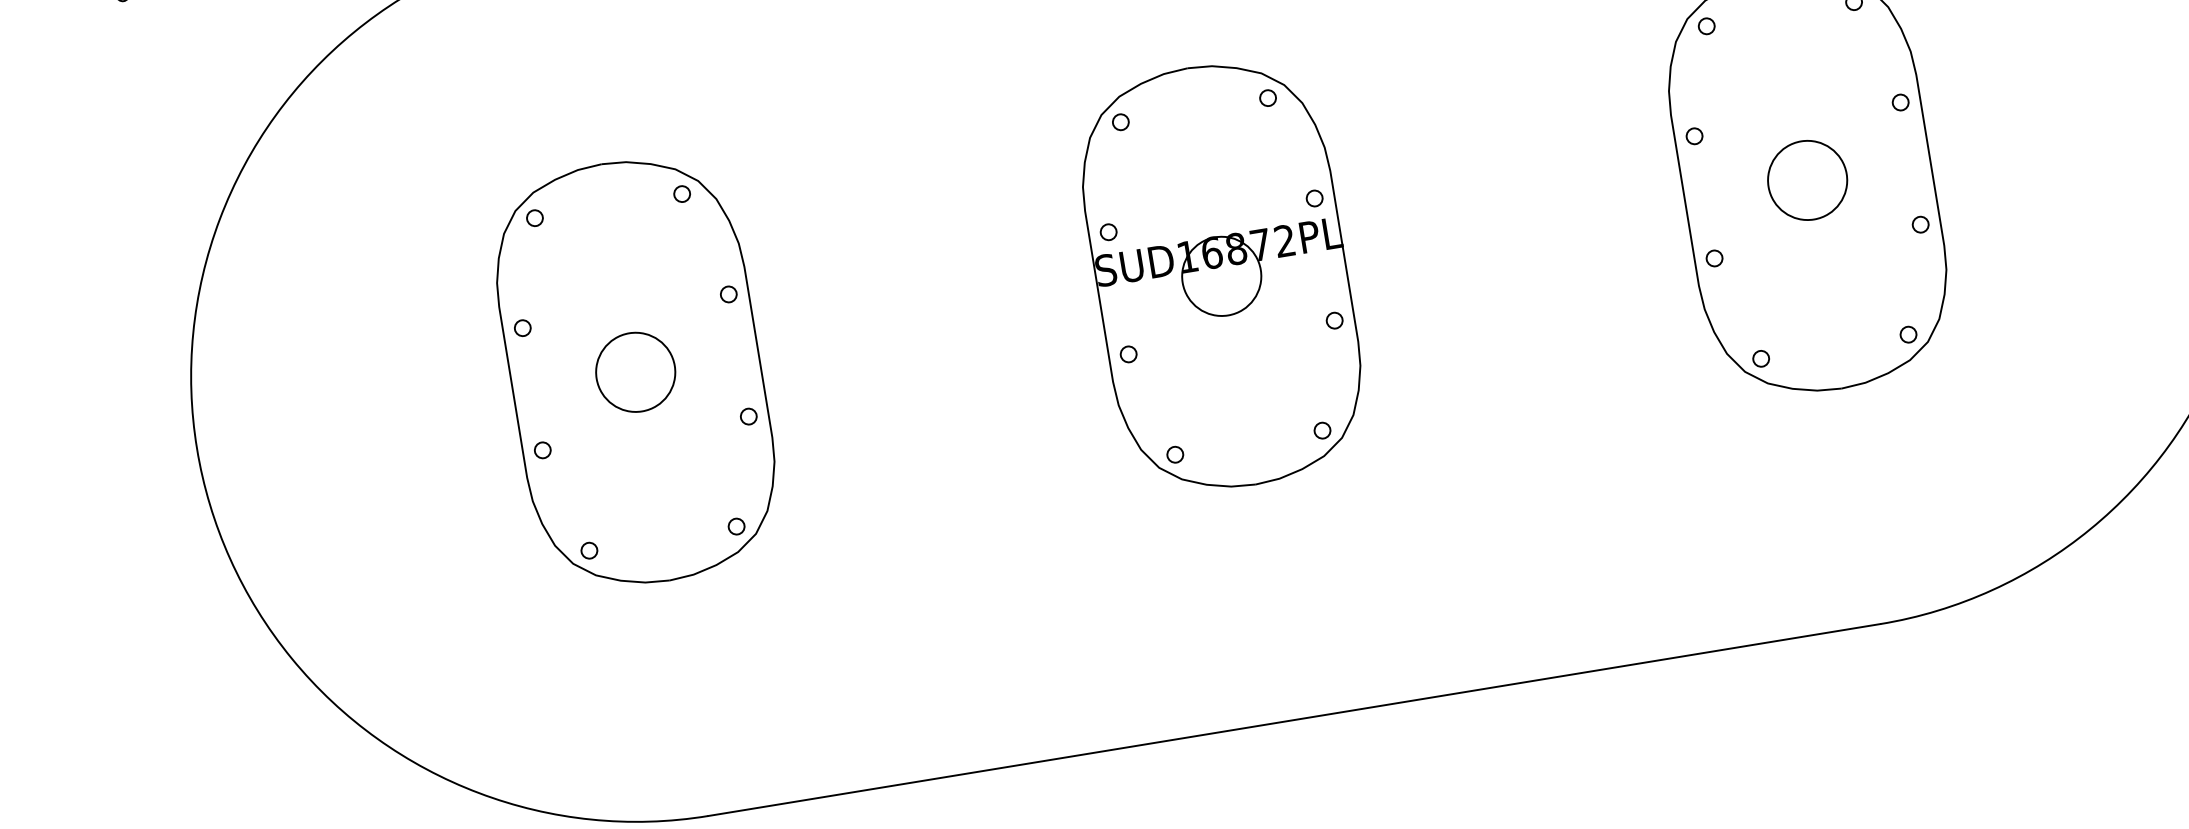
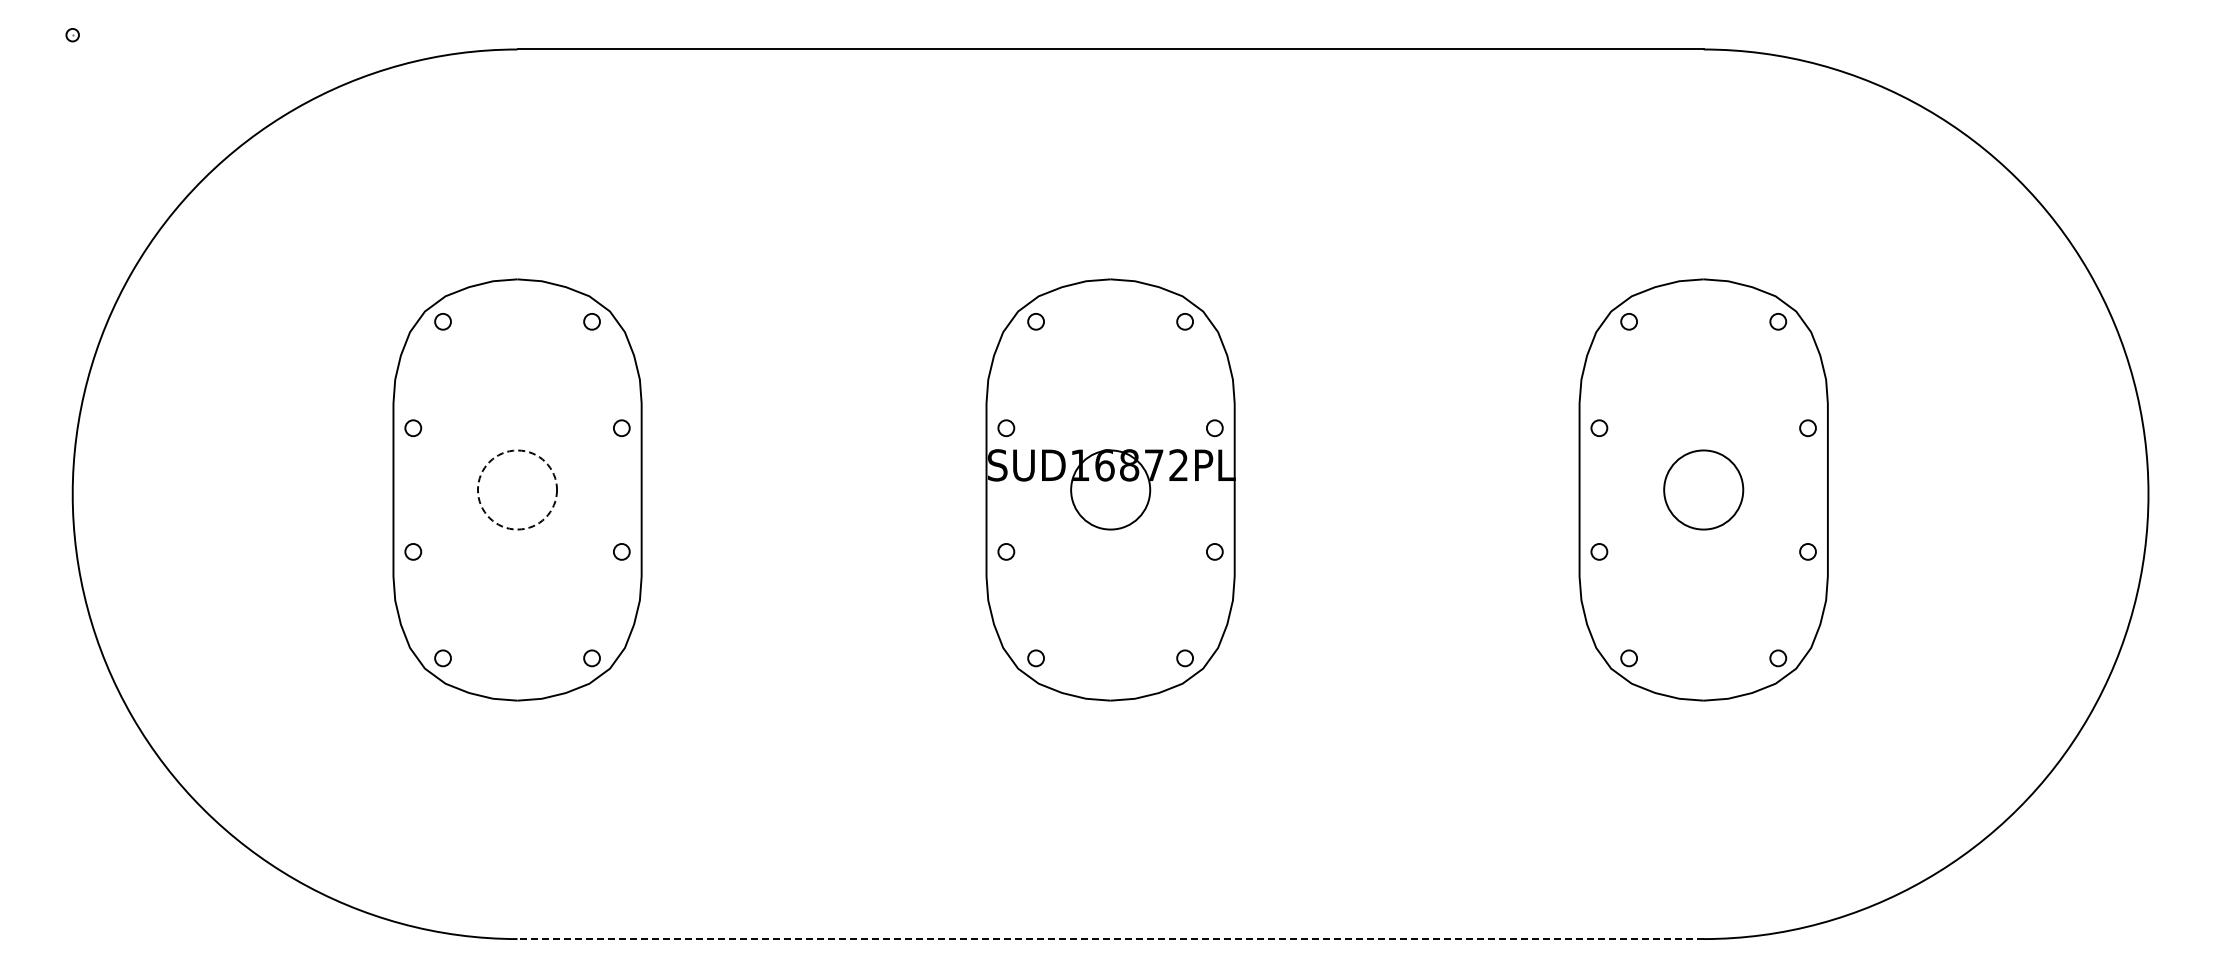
circle: (635, 371) -> (517, 489), solid -> dashed
line: (1294, 720) -> (1110, 939), solid -> dashed

